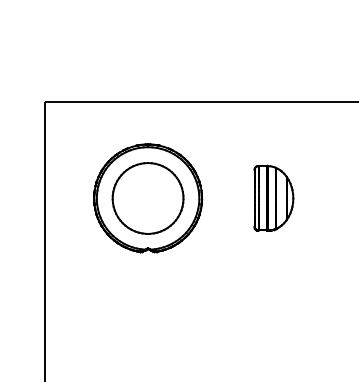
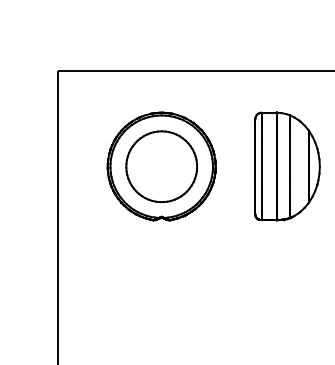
part: (273, 198) -> (287, 166), size x1.67

